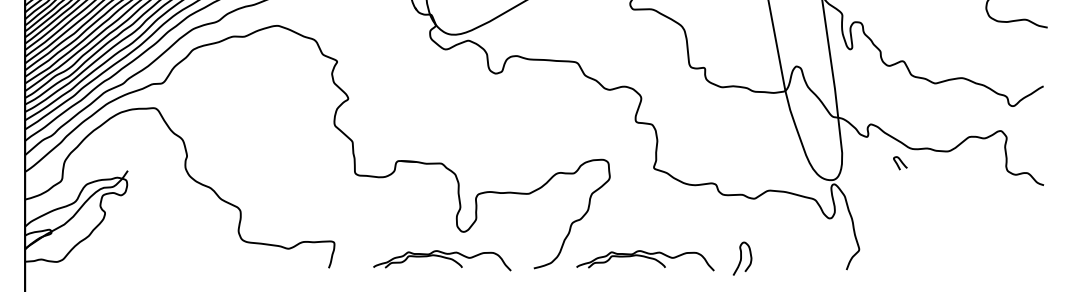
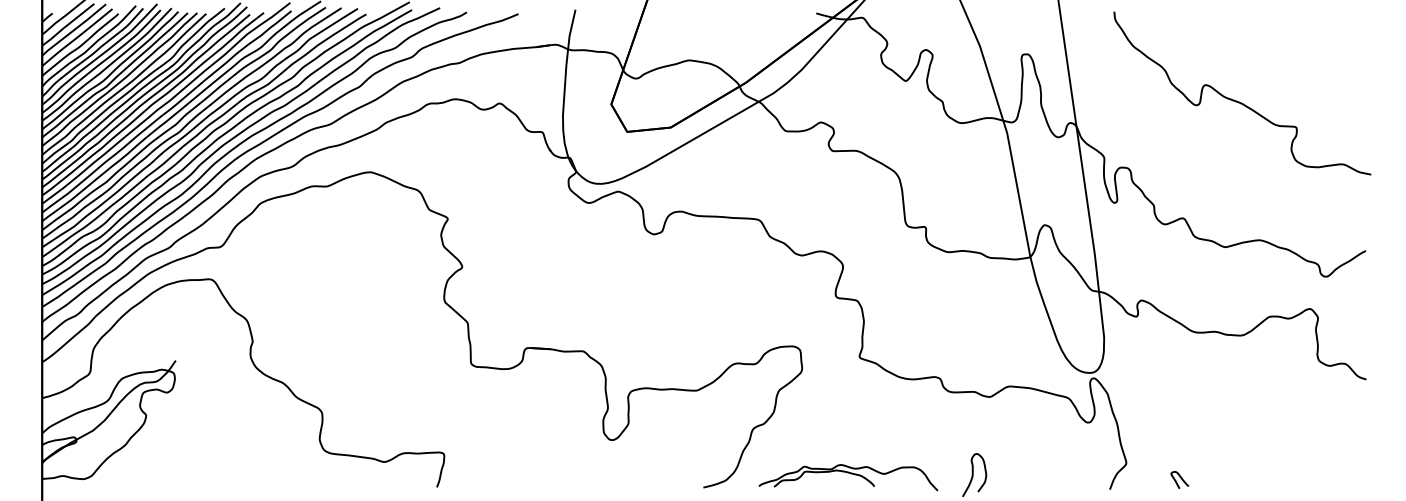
curve: (900, 162) -> (1180, 478), moved
part: (442, 260) -> (584, 477), removed

